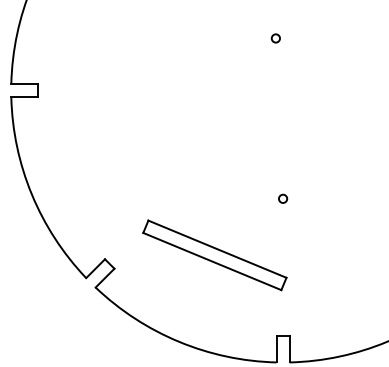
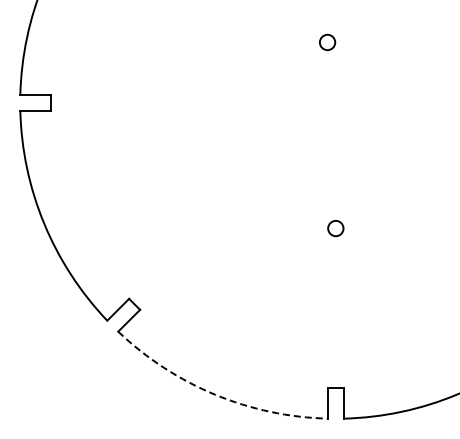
circle: (275, 38) -> (327, 42), size x1.6
circle: (282, 198) -> (335, 228), size x1.6
part: (214, 254) -> (256, 293), removed
arc: (179, 341) -> (215, 394), solid -> dashed

